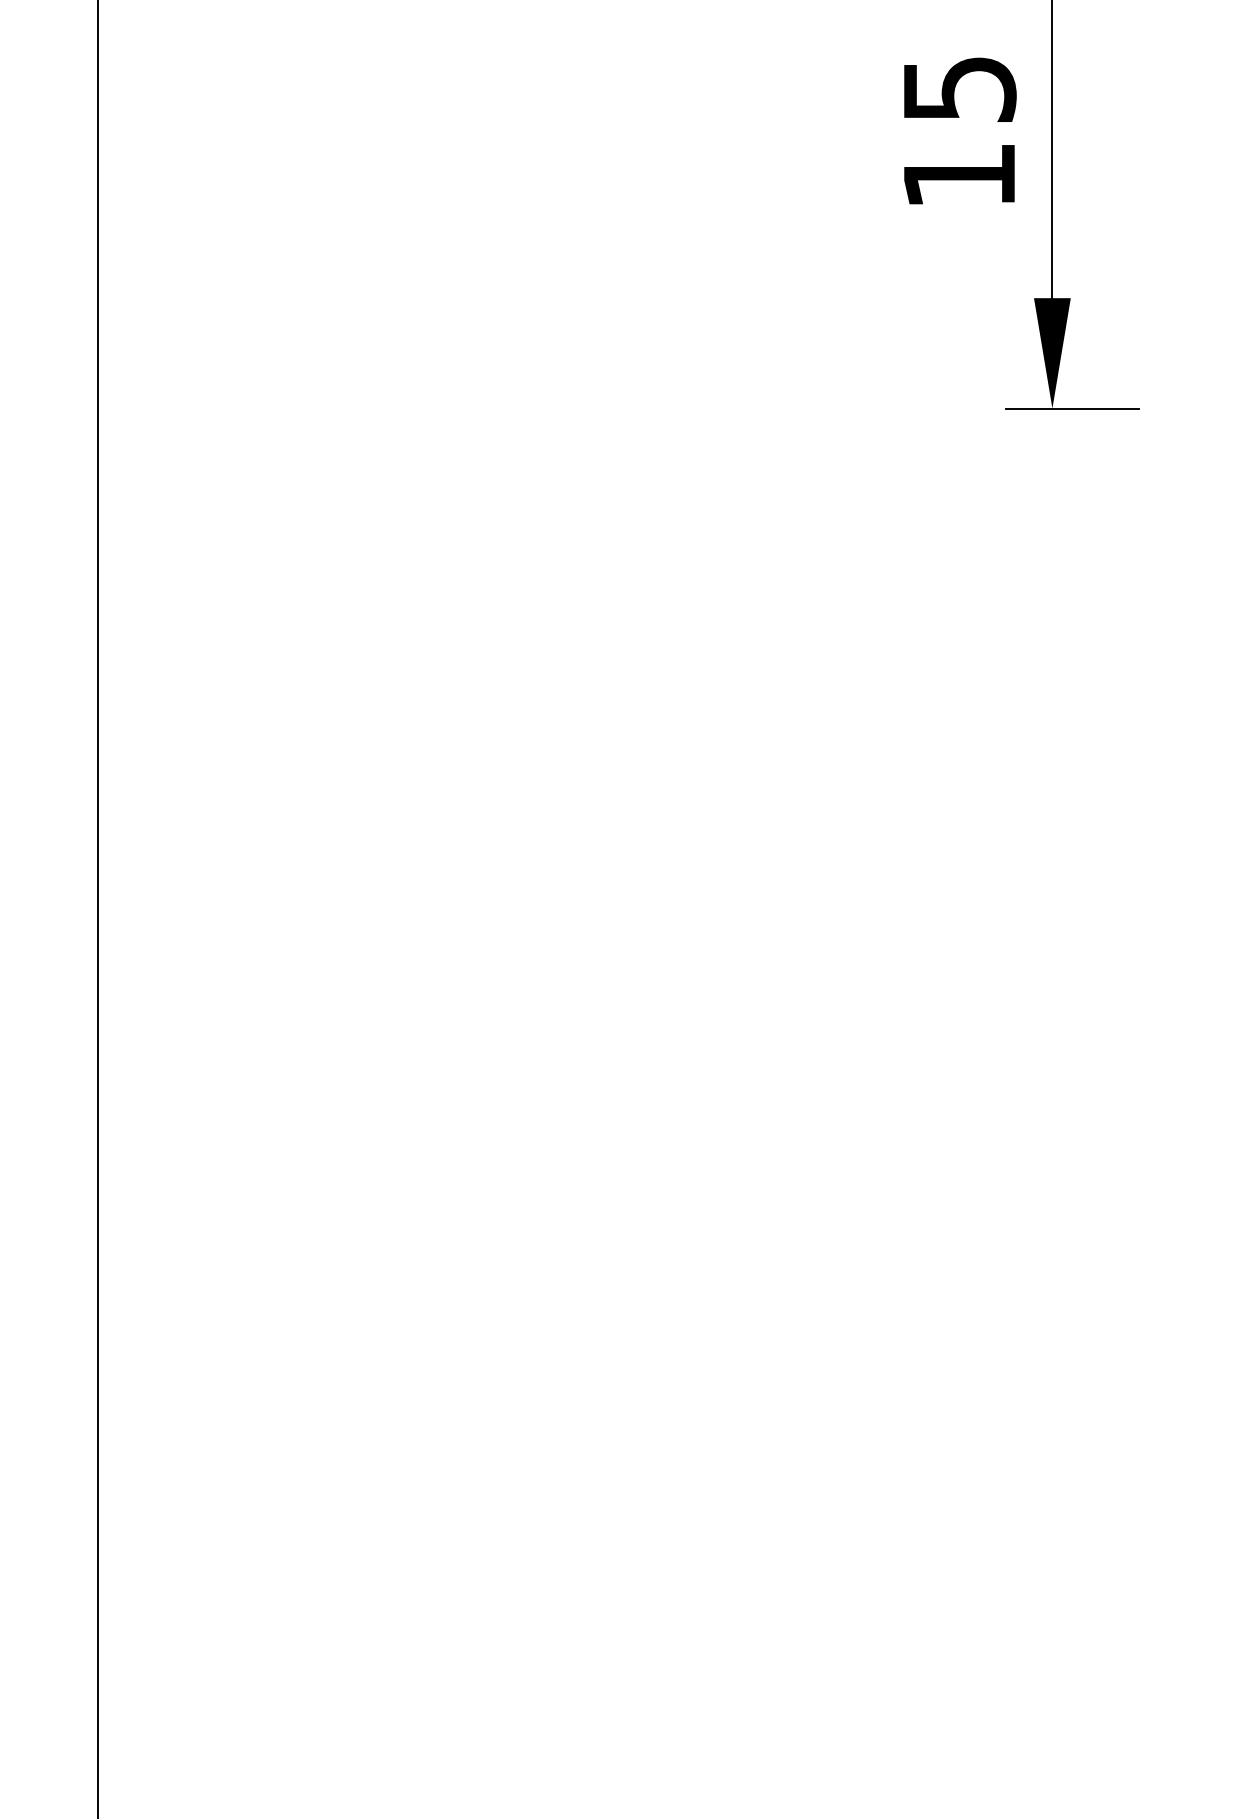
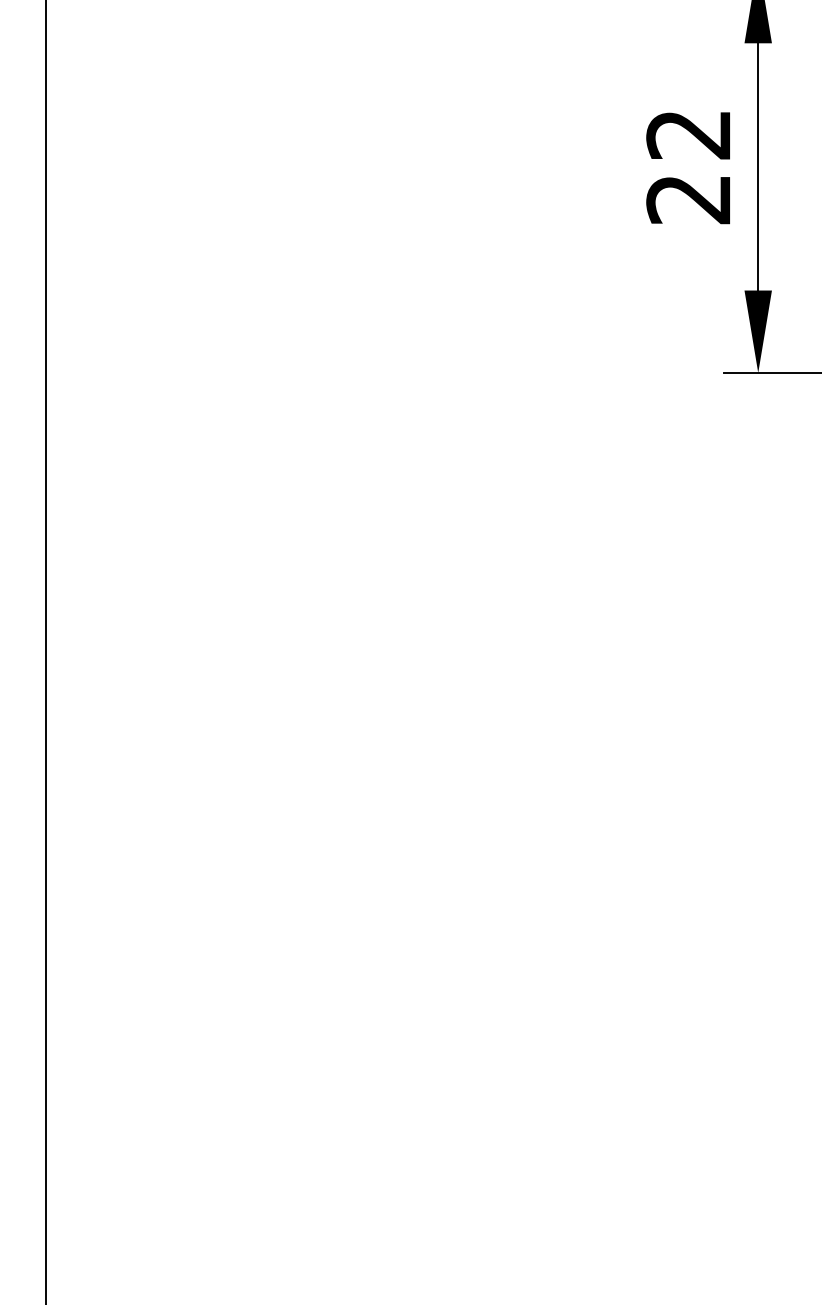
text: (959, 133) -> (688, 167), 15 -> 22

